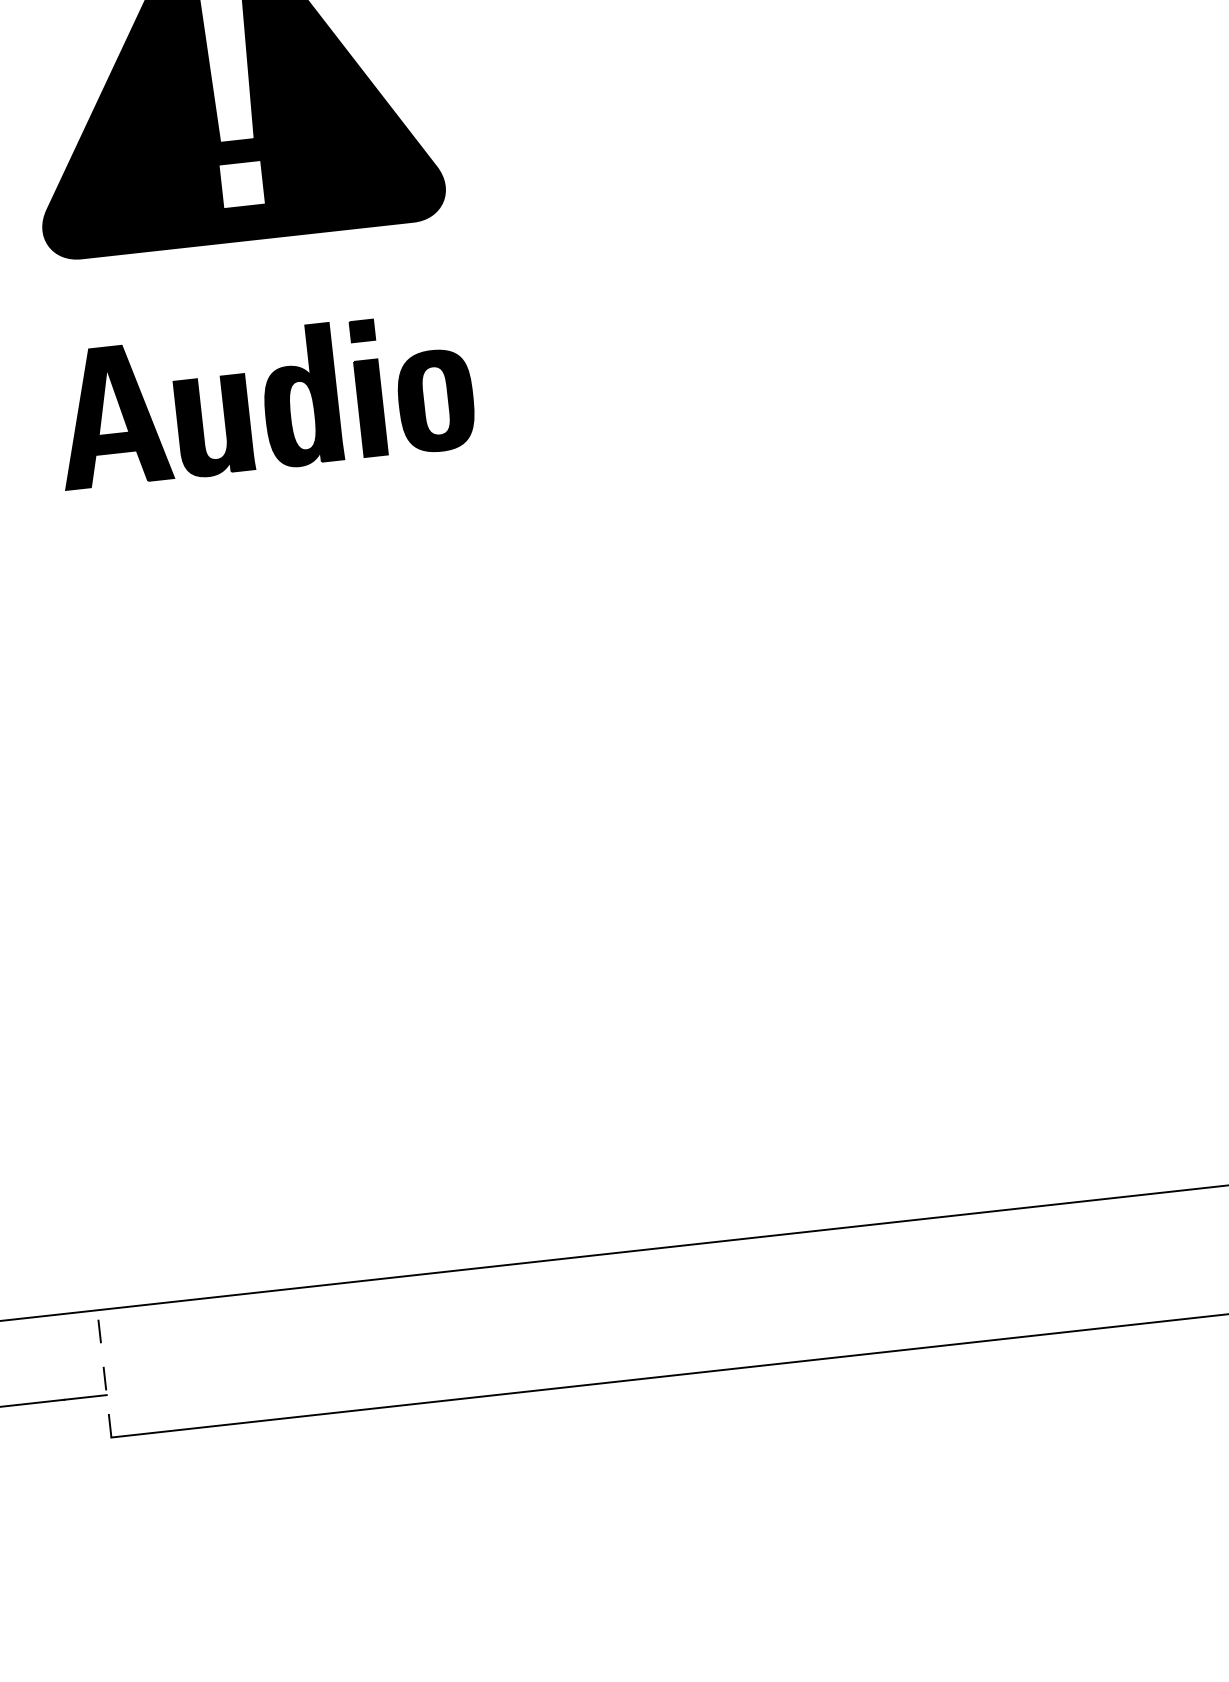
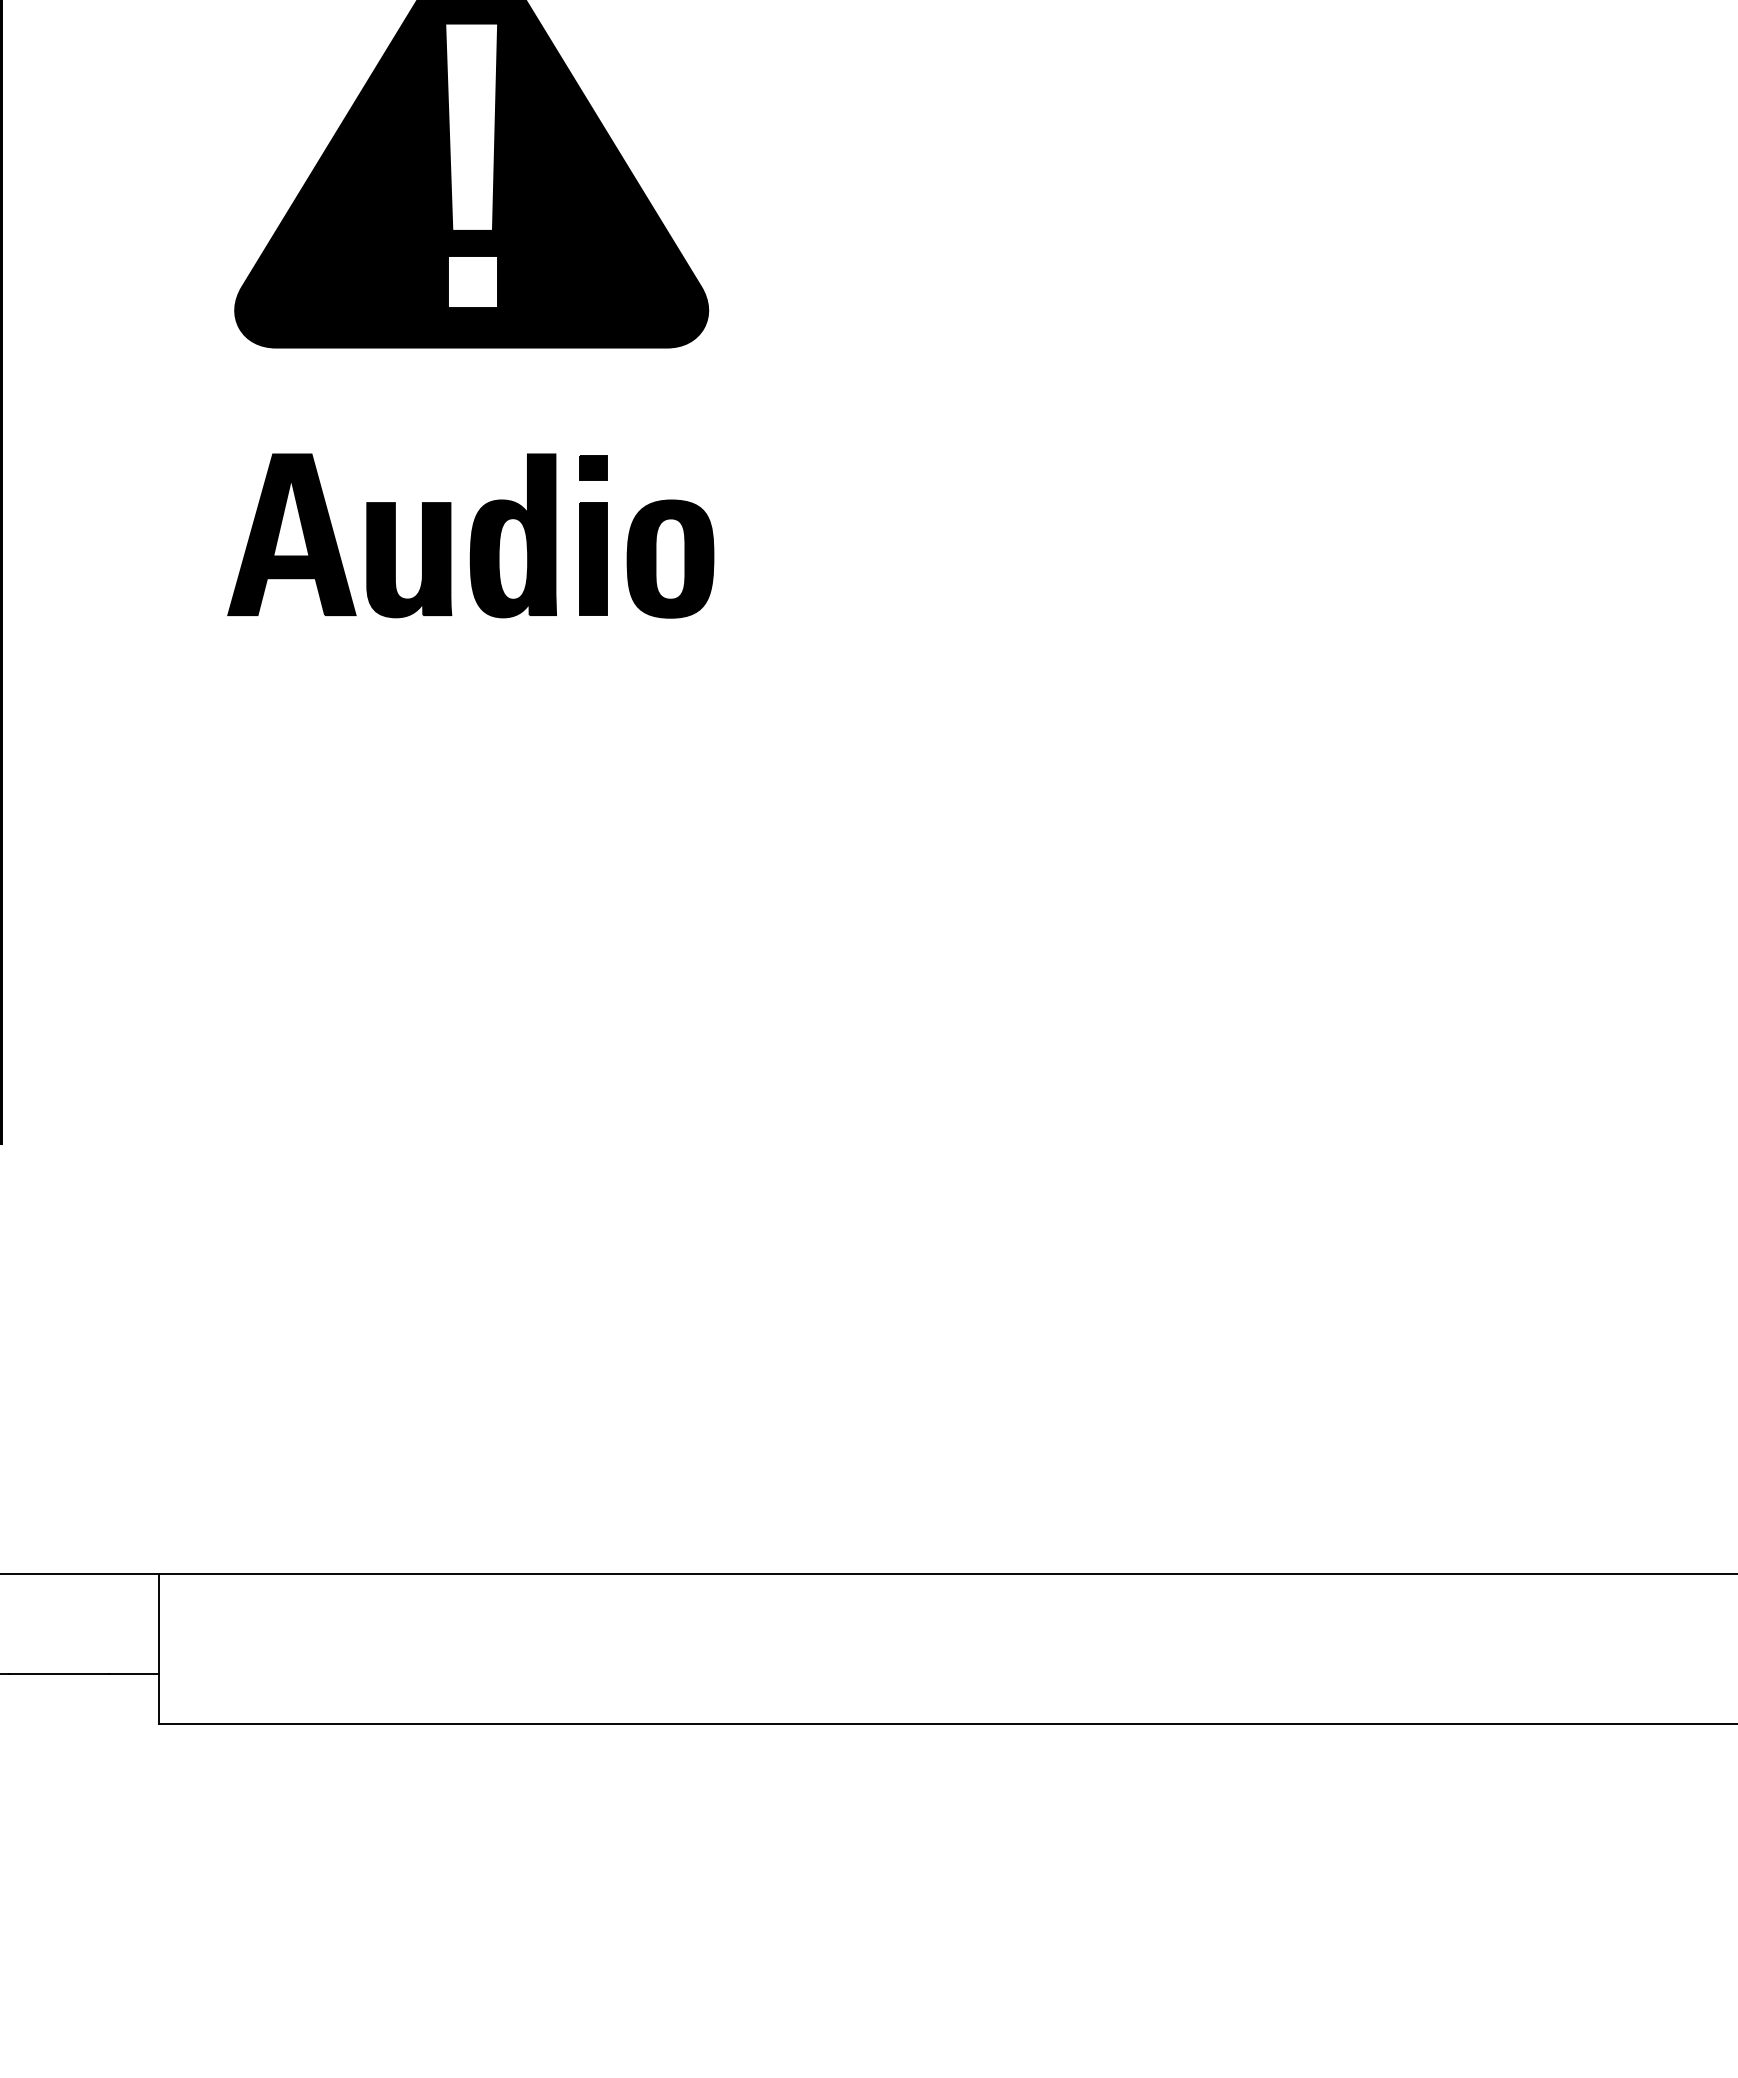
line: (104, 1374) -> (159, 1649), dashed -> solid

